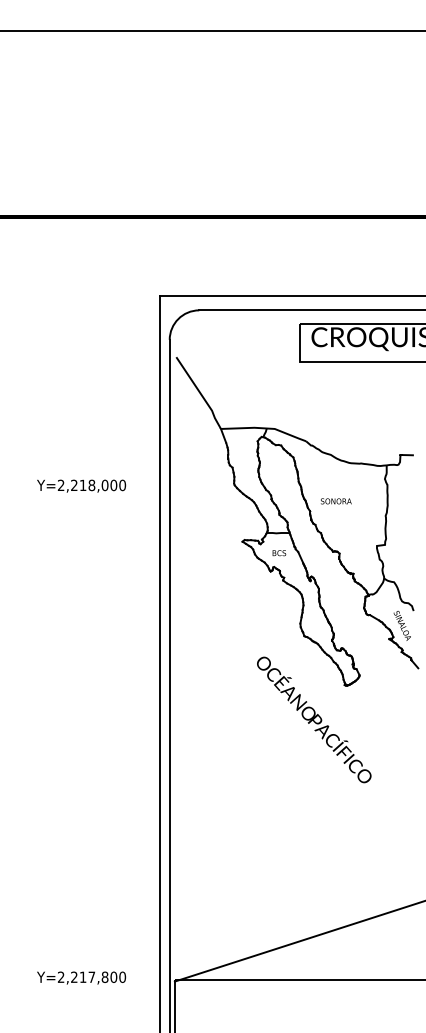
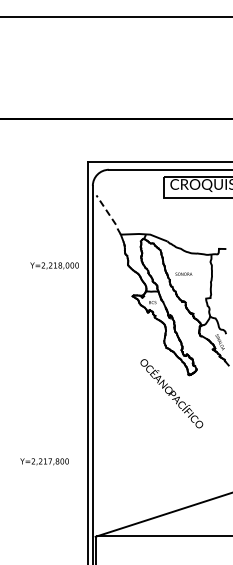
line: (202, 393) -> (110, 215), solid -> dashed
text: (81, 485) -> (54, 265), moved
text: (81, 977) -> (44, 461), moved

